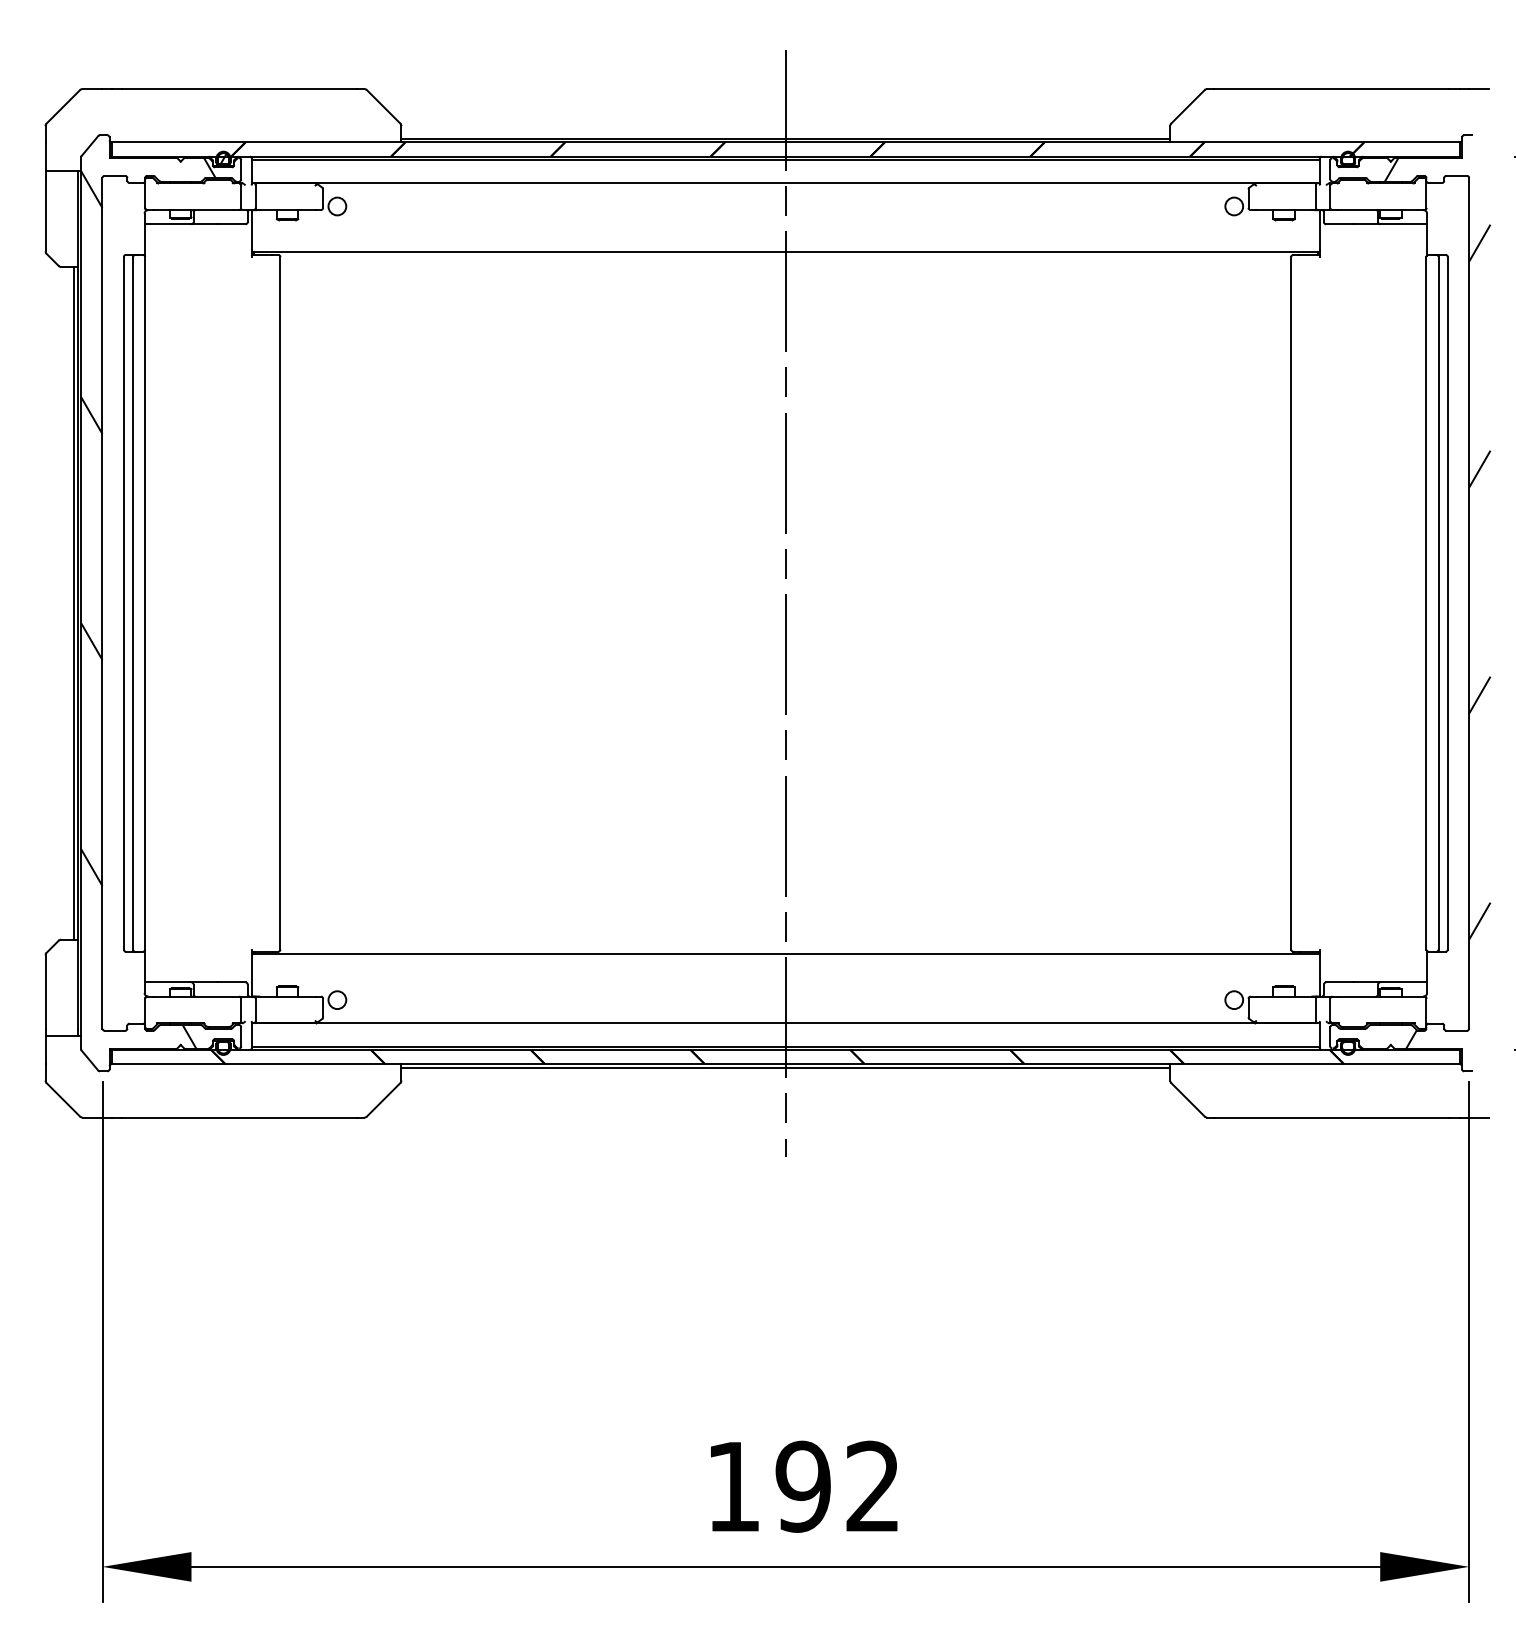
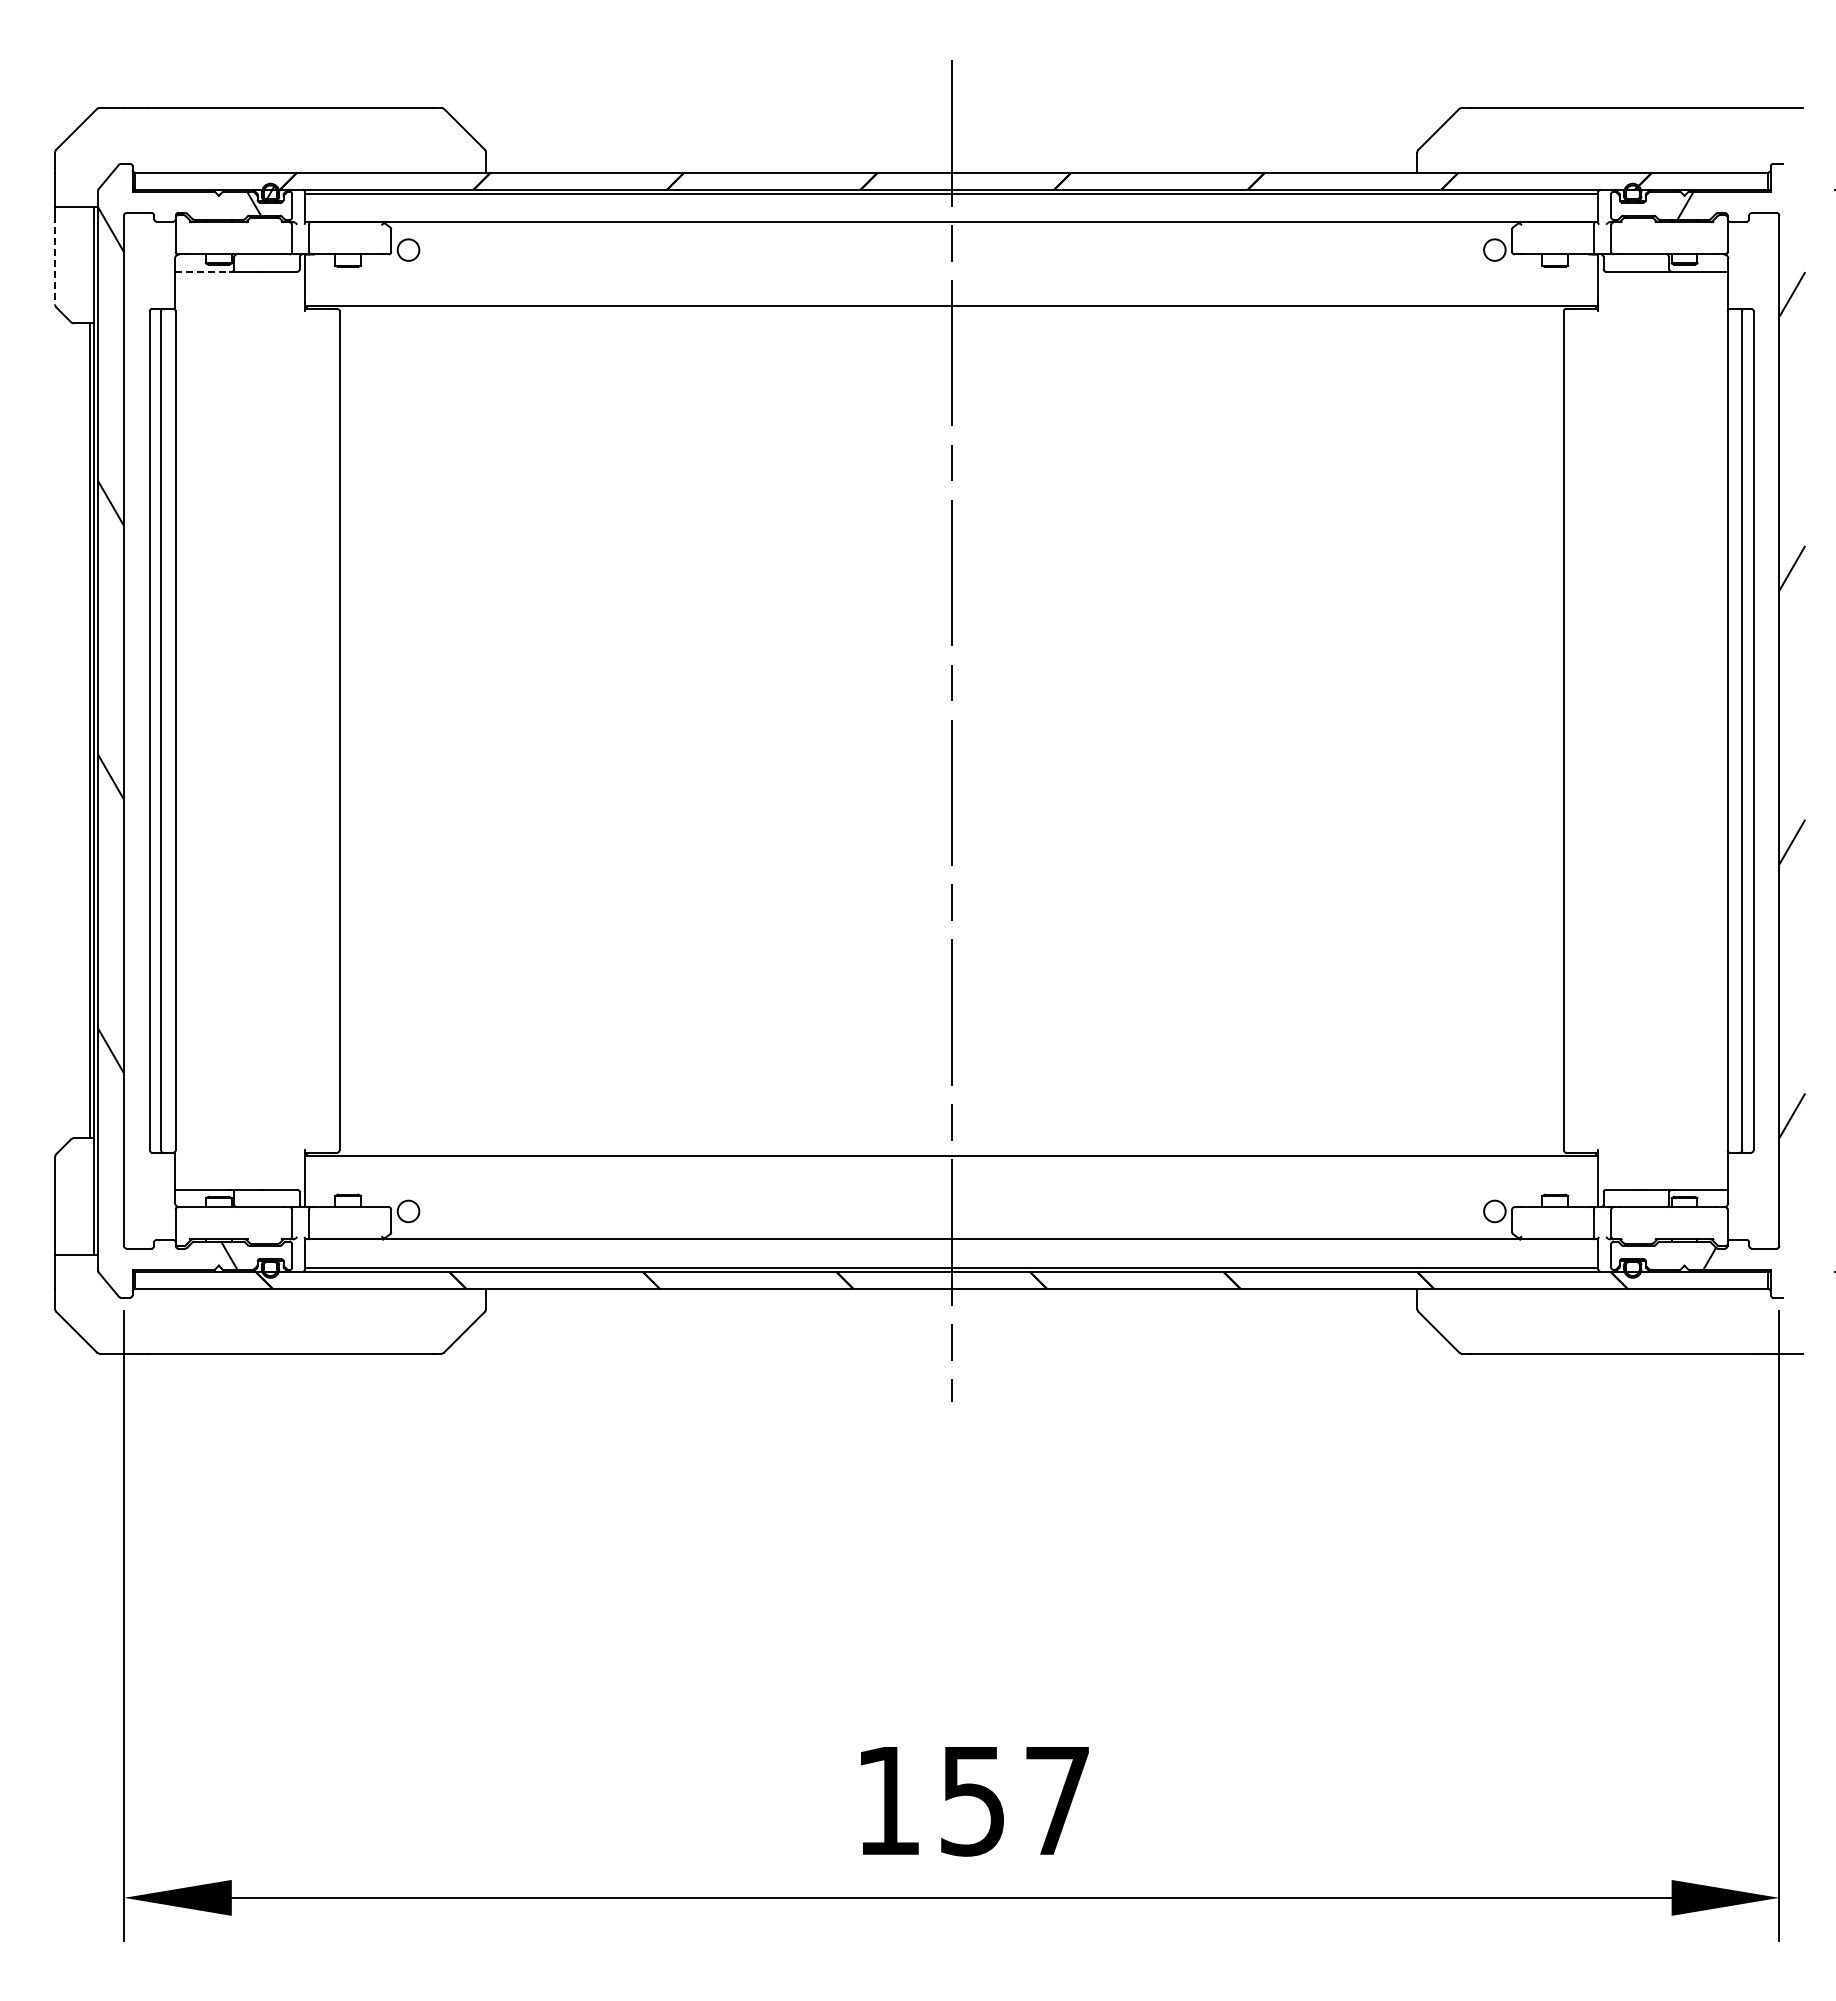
line: (785, 138) -> (951, 167), removed
line: (45, 215) -> (55, 260), solid -> dashed
line: (167, 224) -> (202, 271), solid -> dashed
line: (785, 1067) -> (951, 1293), removed
text: (836, 1486) -> (1013, 1800), 192 -> 157

